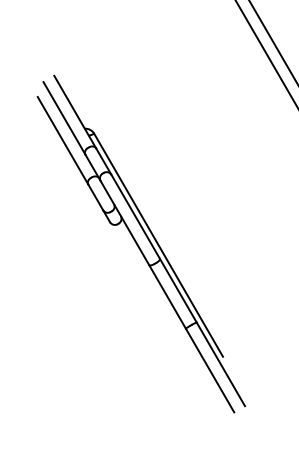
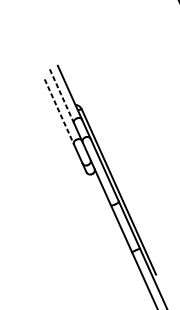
line: (64, 118) -> (61, 96), solid -> dashed
line: (63, 140) -> (59, 111), solid -> dashed

